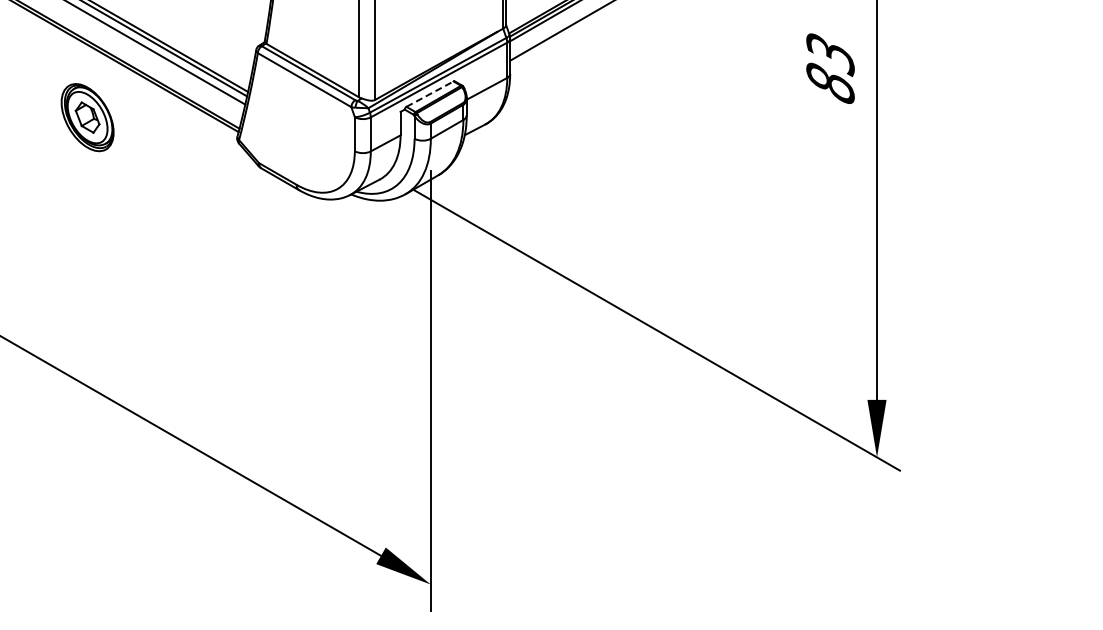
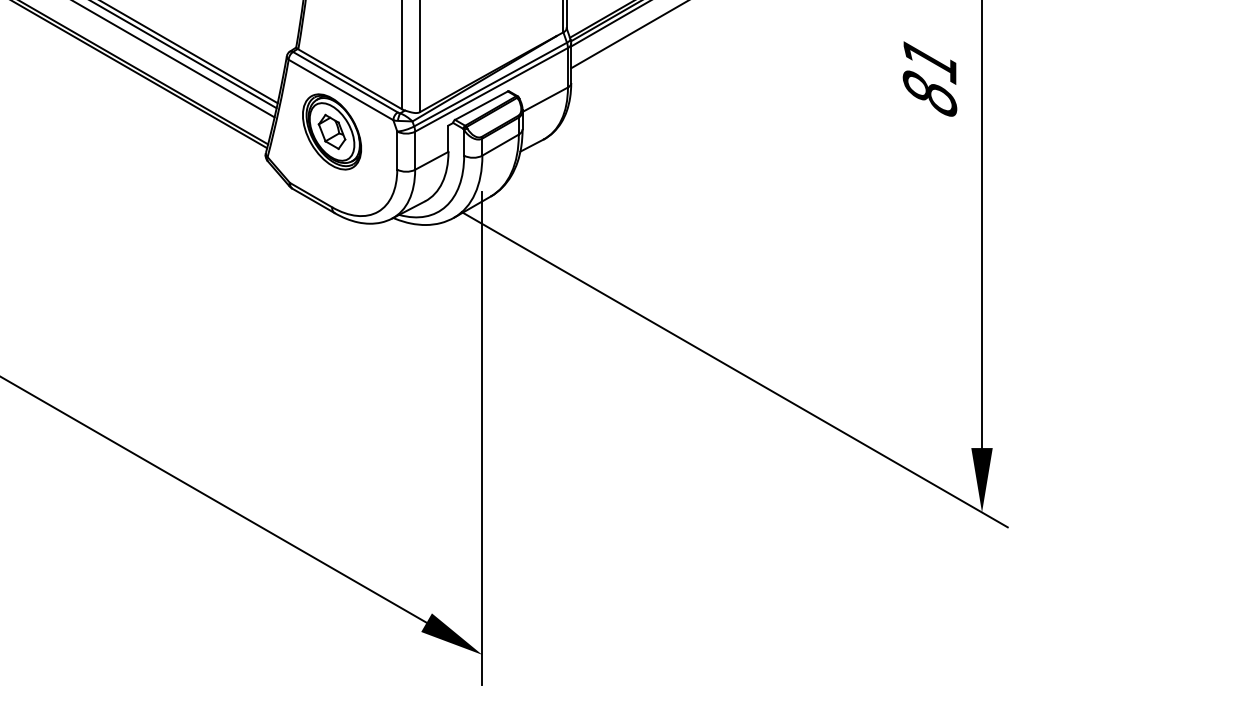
text: (830, 55) -> (929, 62), 83 -> 81
line: (430, 94) -> (481, 106), dashed -> solid
part: (87, 117) -> (331, 131), moved

